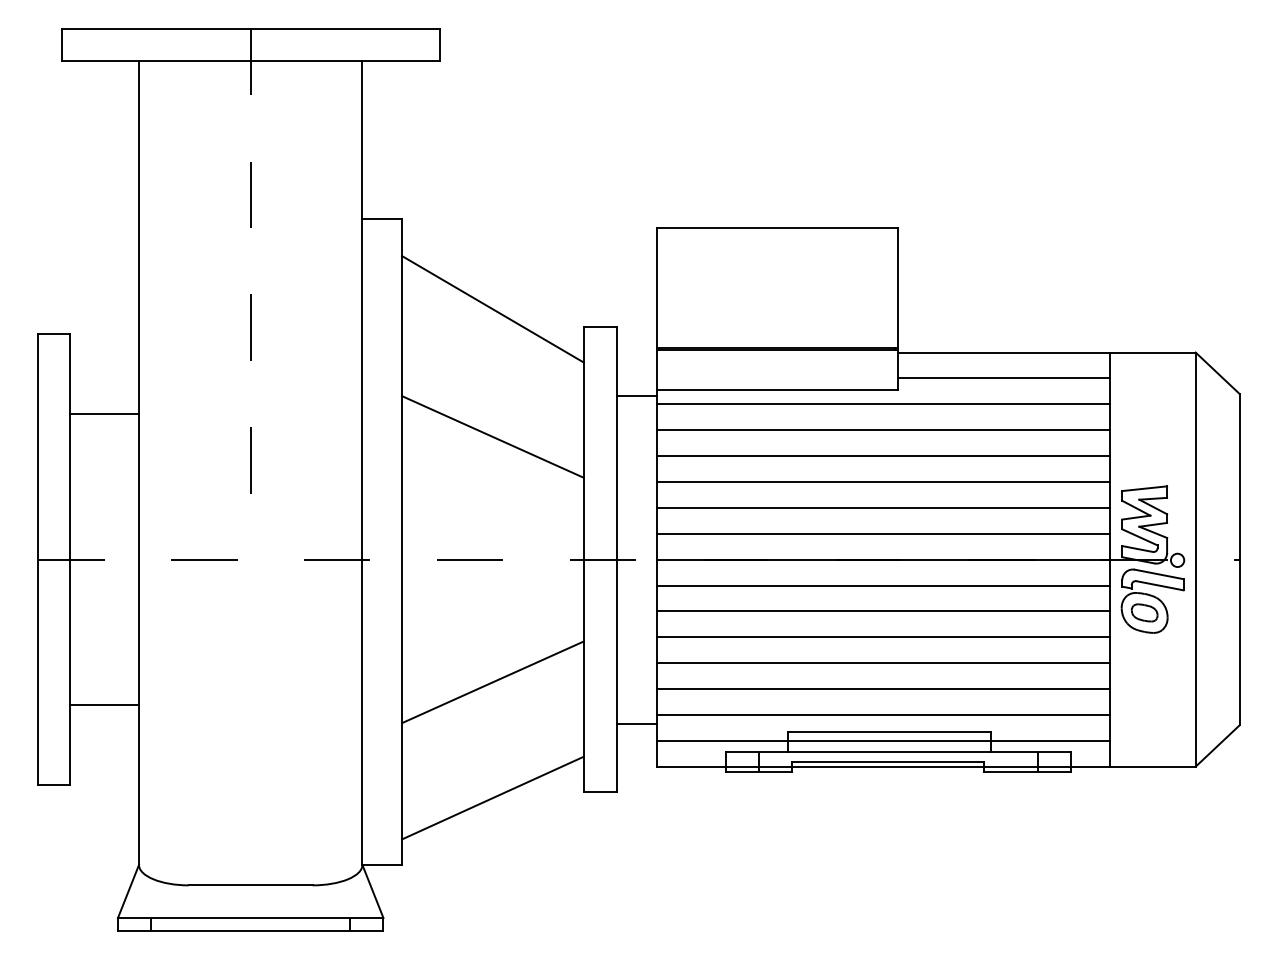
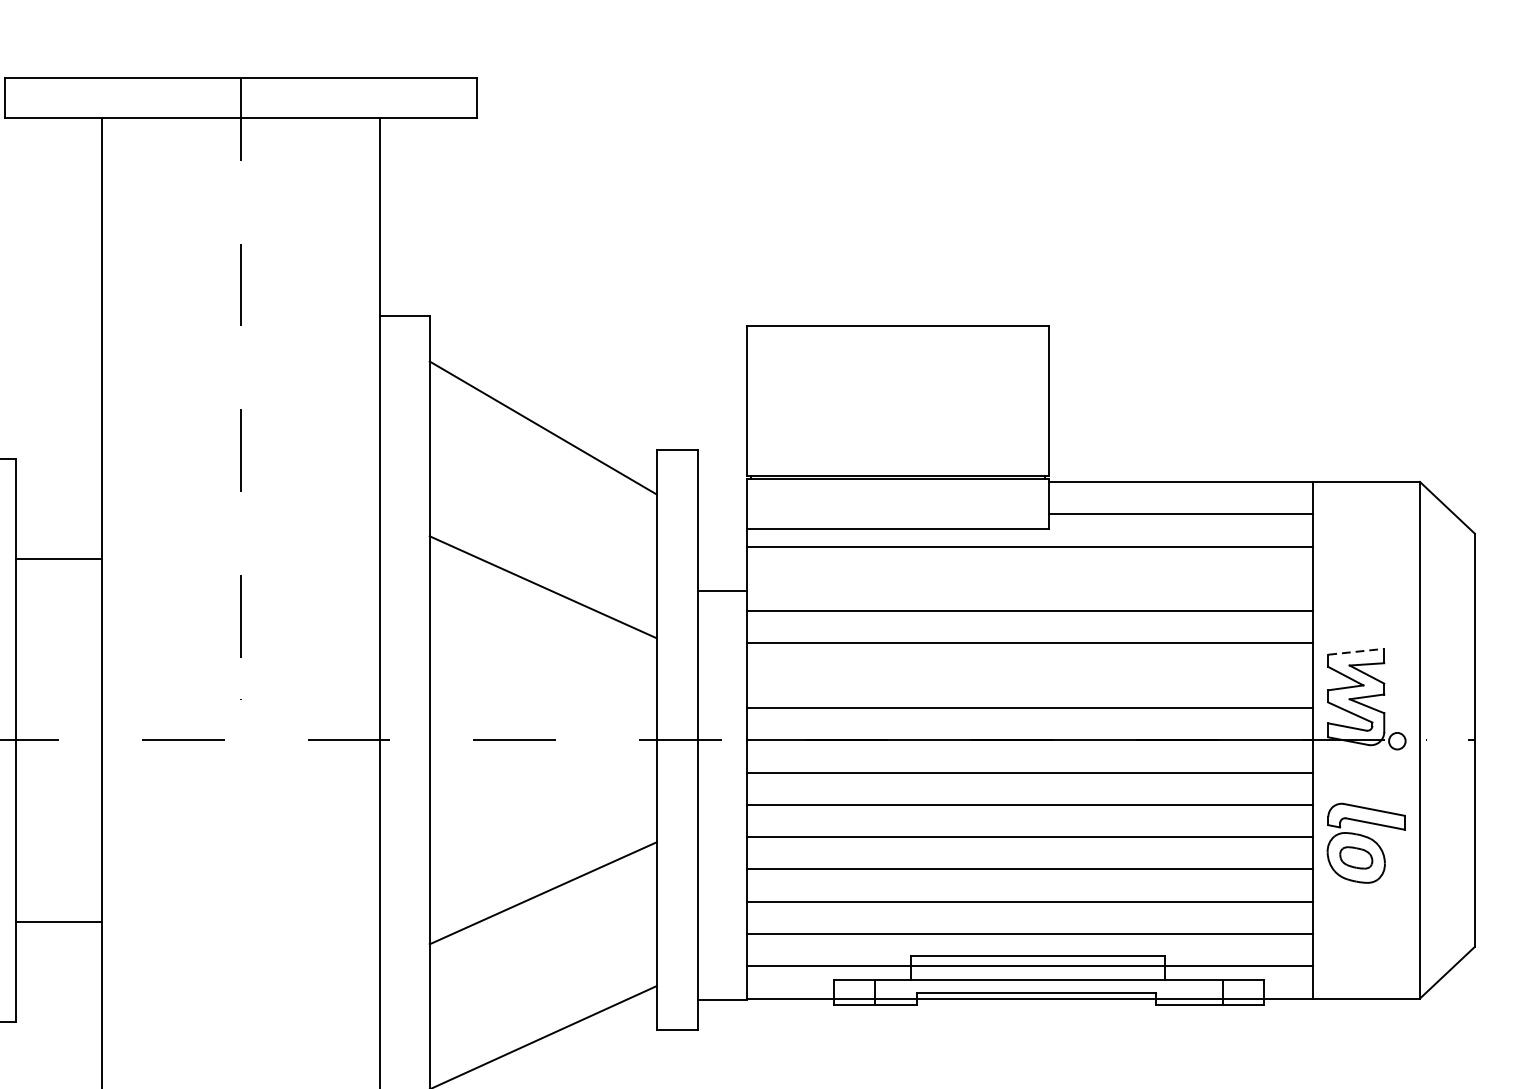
line: (636, 395) -> (722, 590), moved
line: (883, 430) -> (1030, 579), removed
line: (1144, 488) -> (1356, 651), solid -> dashed
line: (883, 507) -> (1030, 675), removed
part: (1152, 600) -> (1366, 842), moved
line: (636, 723) -> (722, 999), moved

